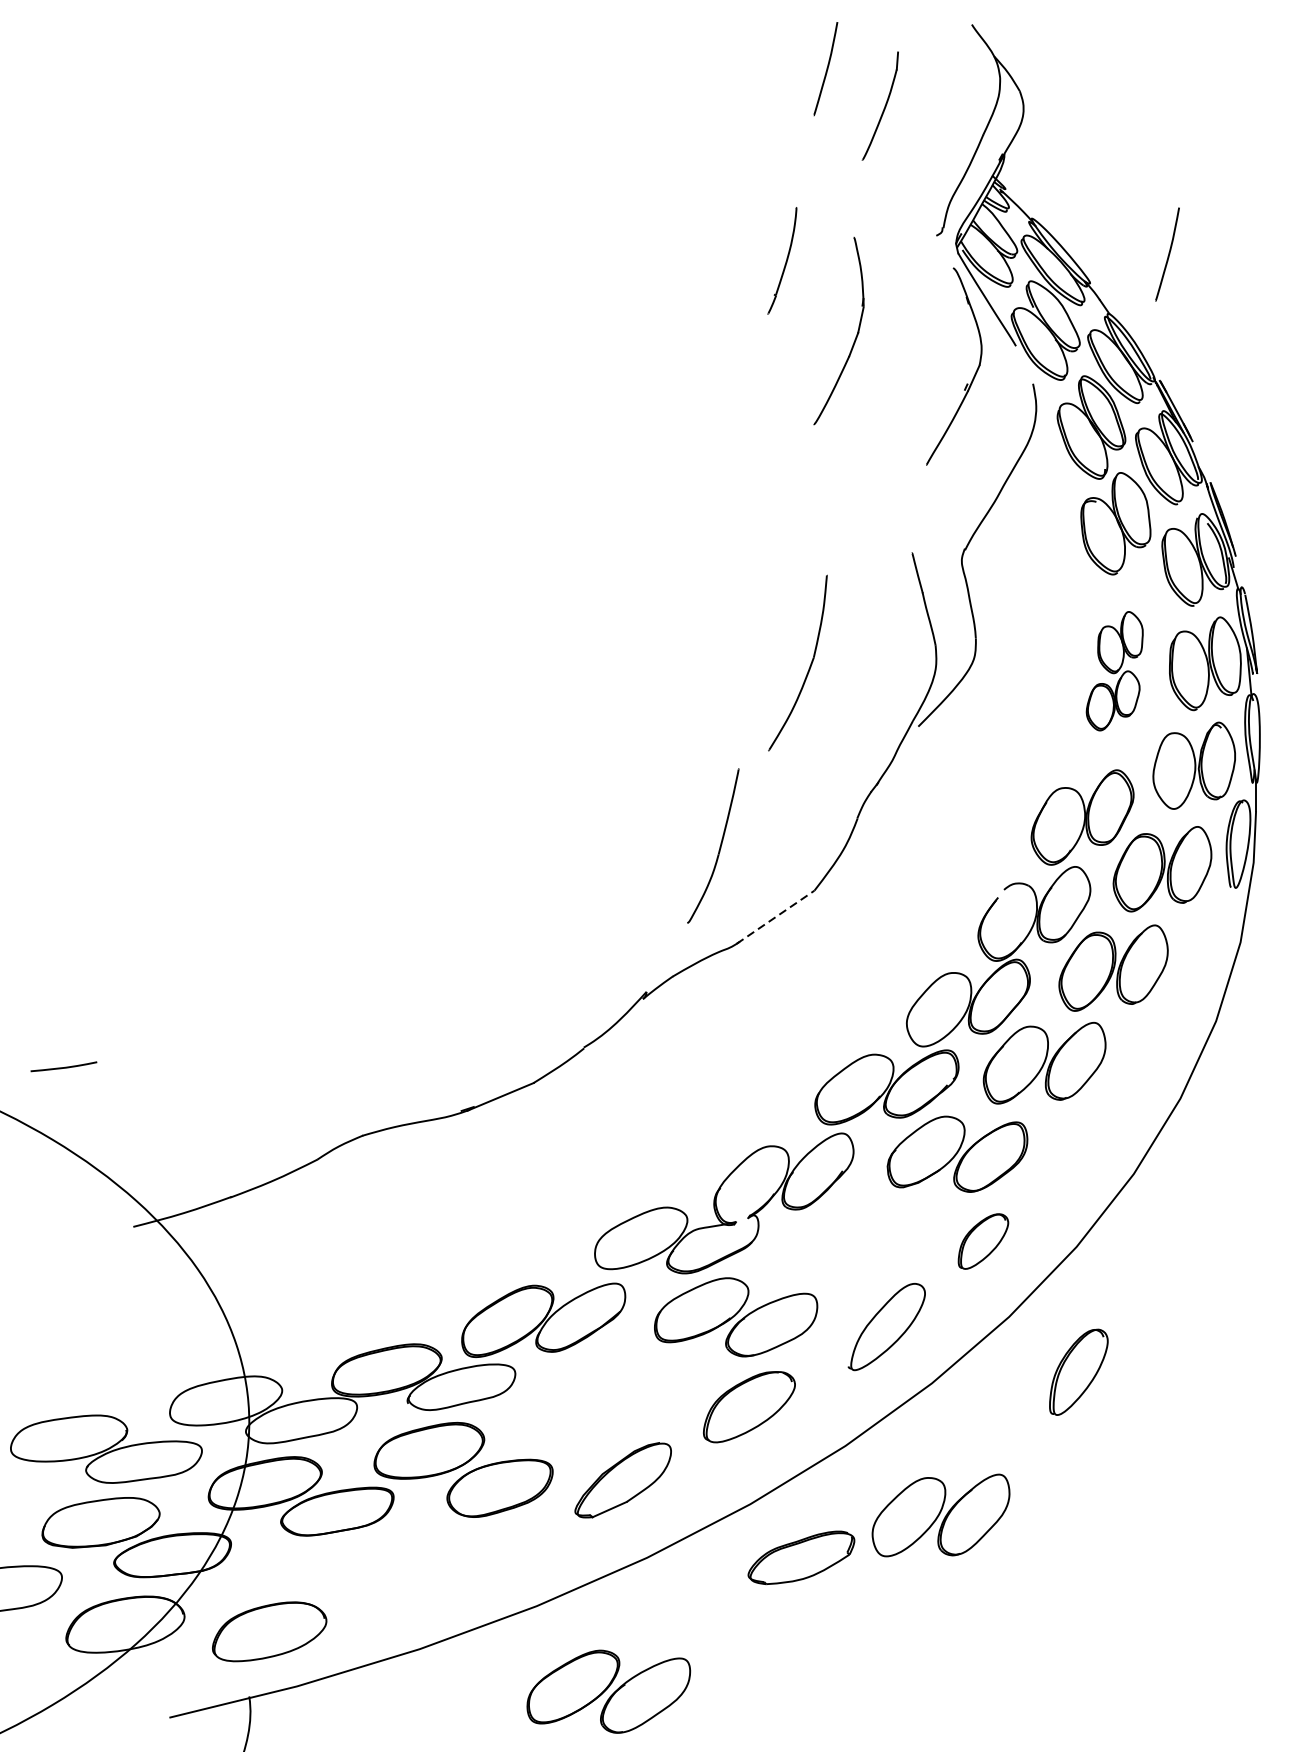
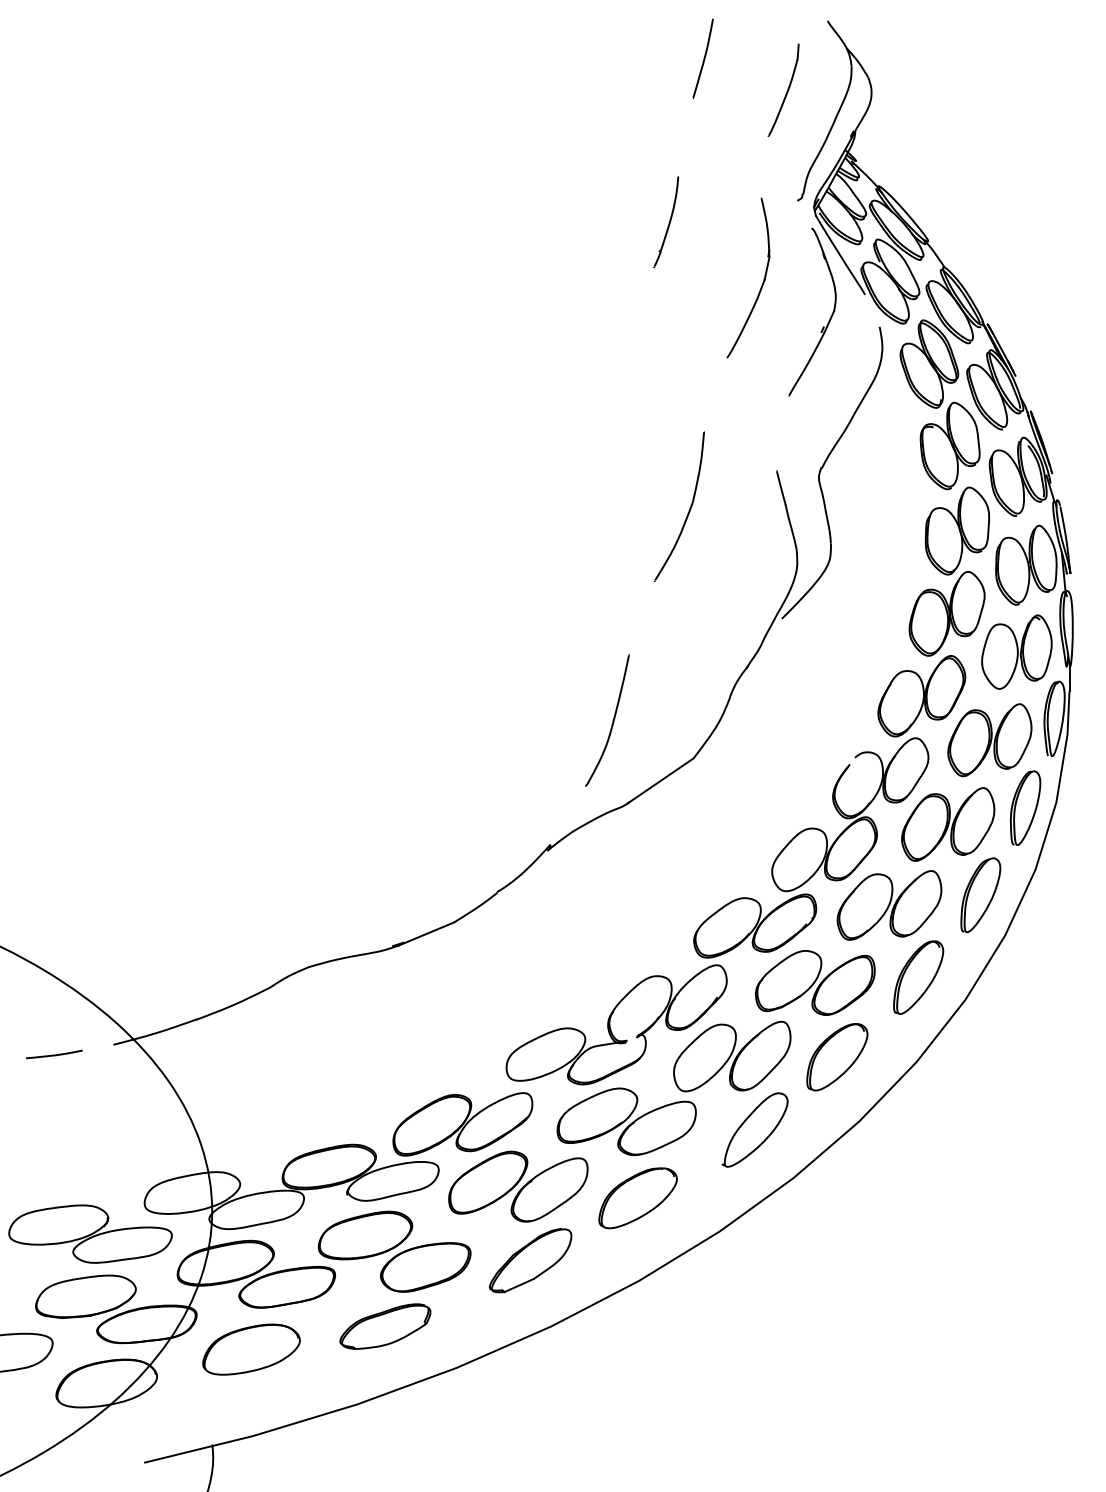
part: (880, 105) -> (783, 89), moved
curve: (1167, 254) -> (994, 216), removed
part: (854, 338) -> (761, 284), moved
part: (808, 667) -> (688, 510), moved
part: (1113, 671) -> (948, 571), size x1.67
line: (775, 916) -> (660, 780), dashed -> solid
part: (1204, 948) -> (1025, 807), added
part: (1151, 1051) -> (980, 895), added
curve: (64, 1066) -> (54, 1054), moved
part: (983, 1241) -> (837, 1057), size x1.43
part: (1078, 1372) -> (918, 977), moved
part: (941, 1515) -> (732, 1056), moved
part: (801, 1557) -> (385, 1326), moved
part: (269, 1631) -> (251, 1349), moved
part: (608, 1691) -> (518, 1186), moved

